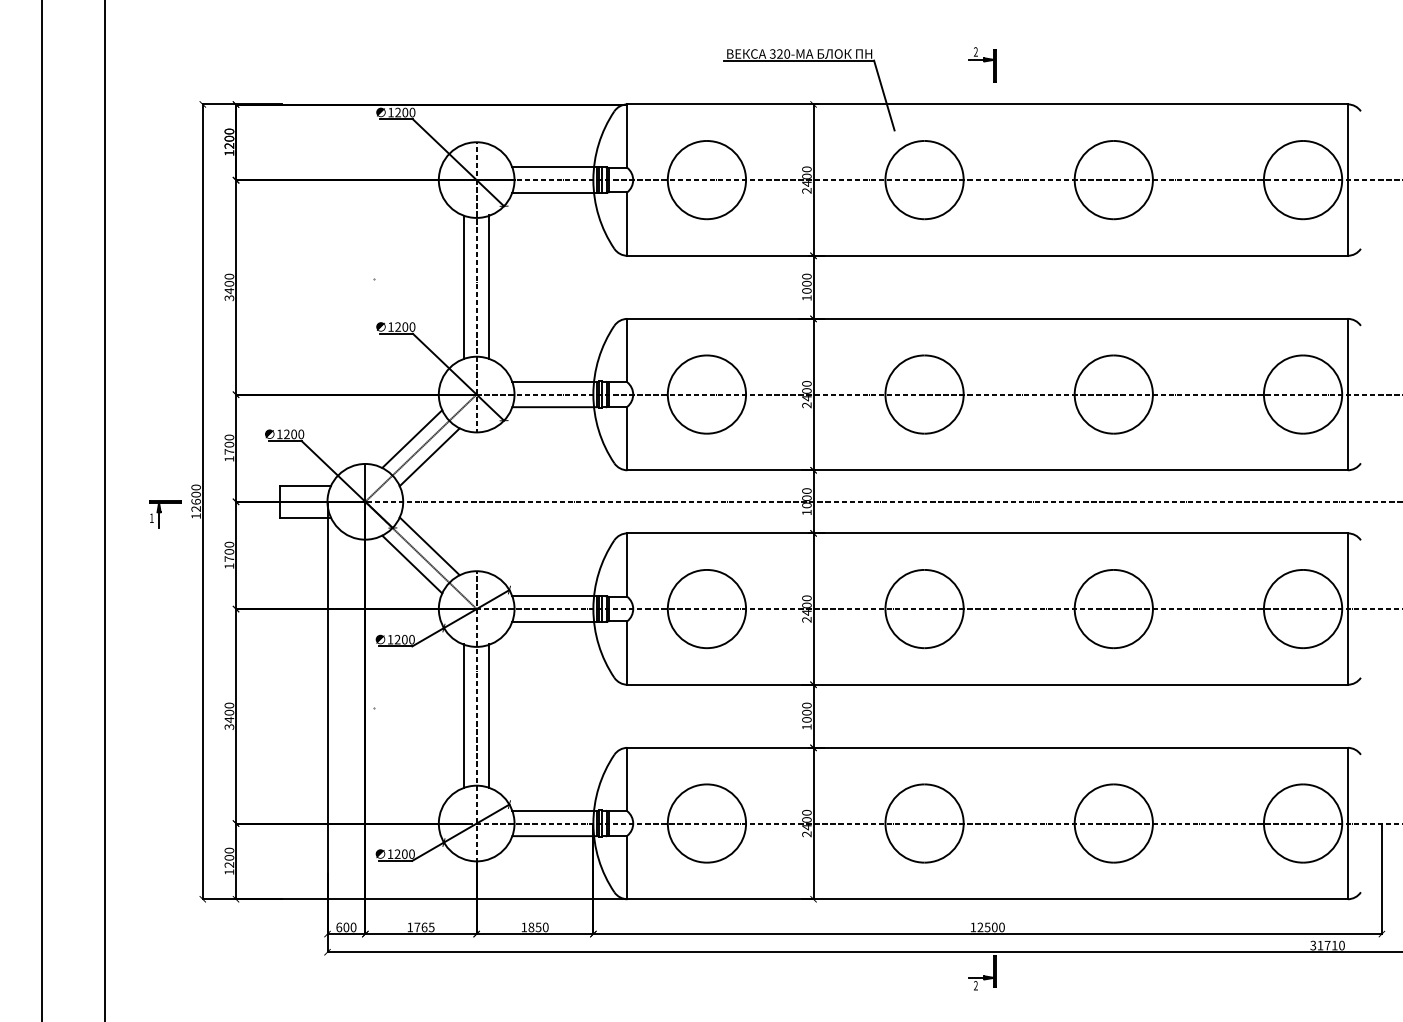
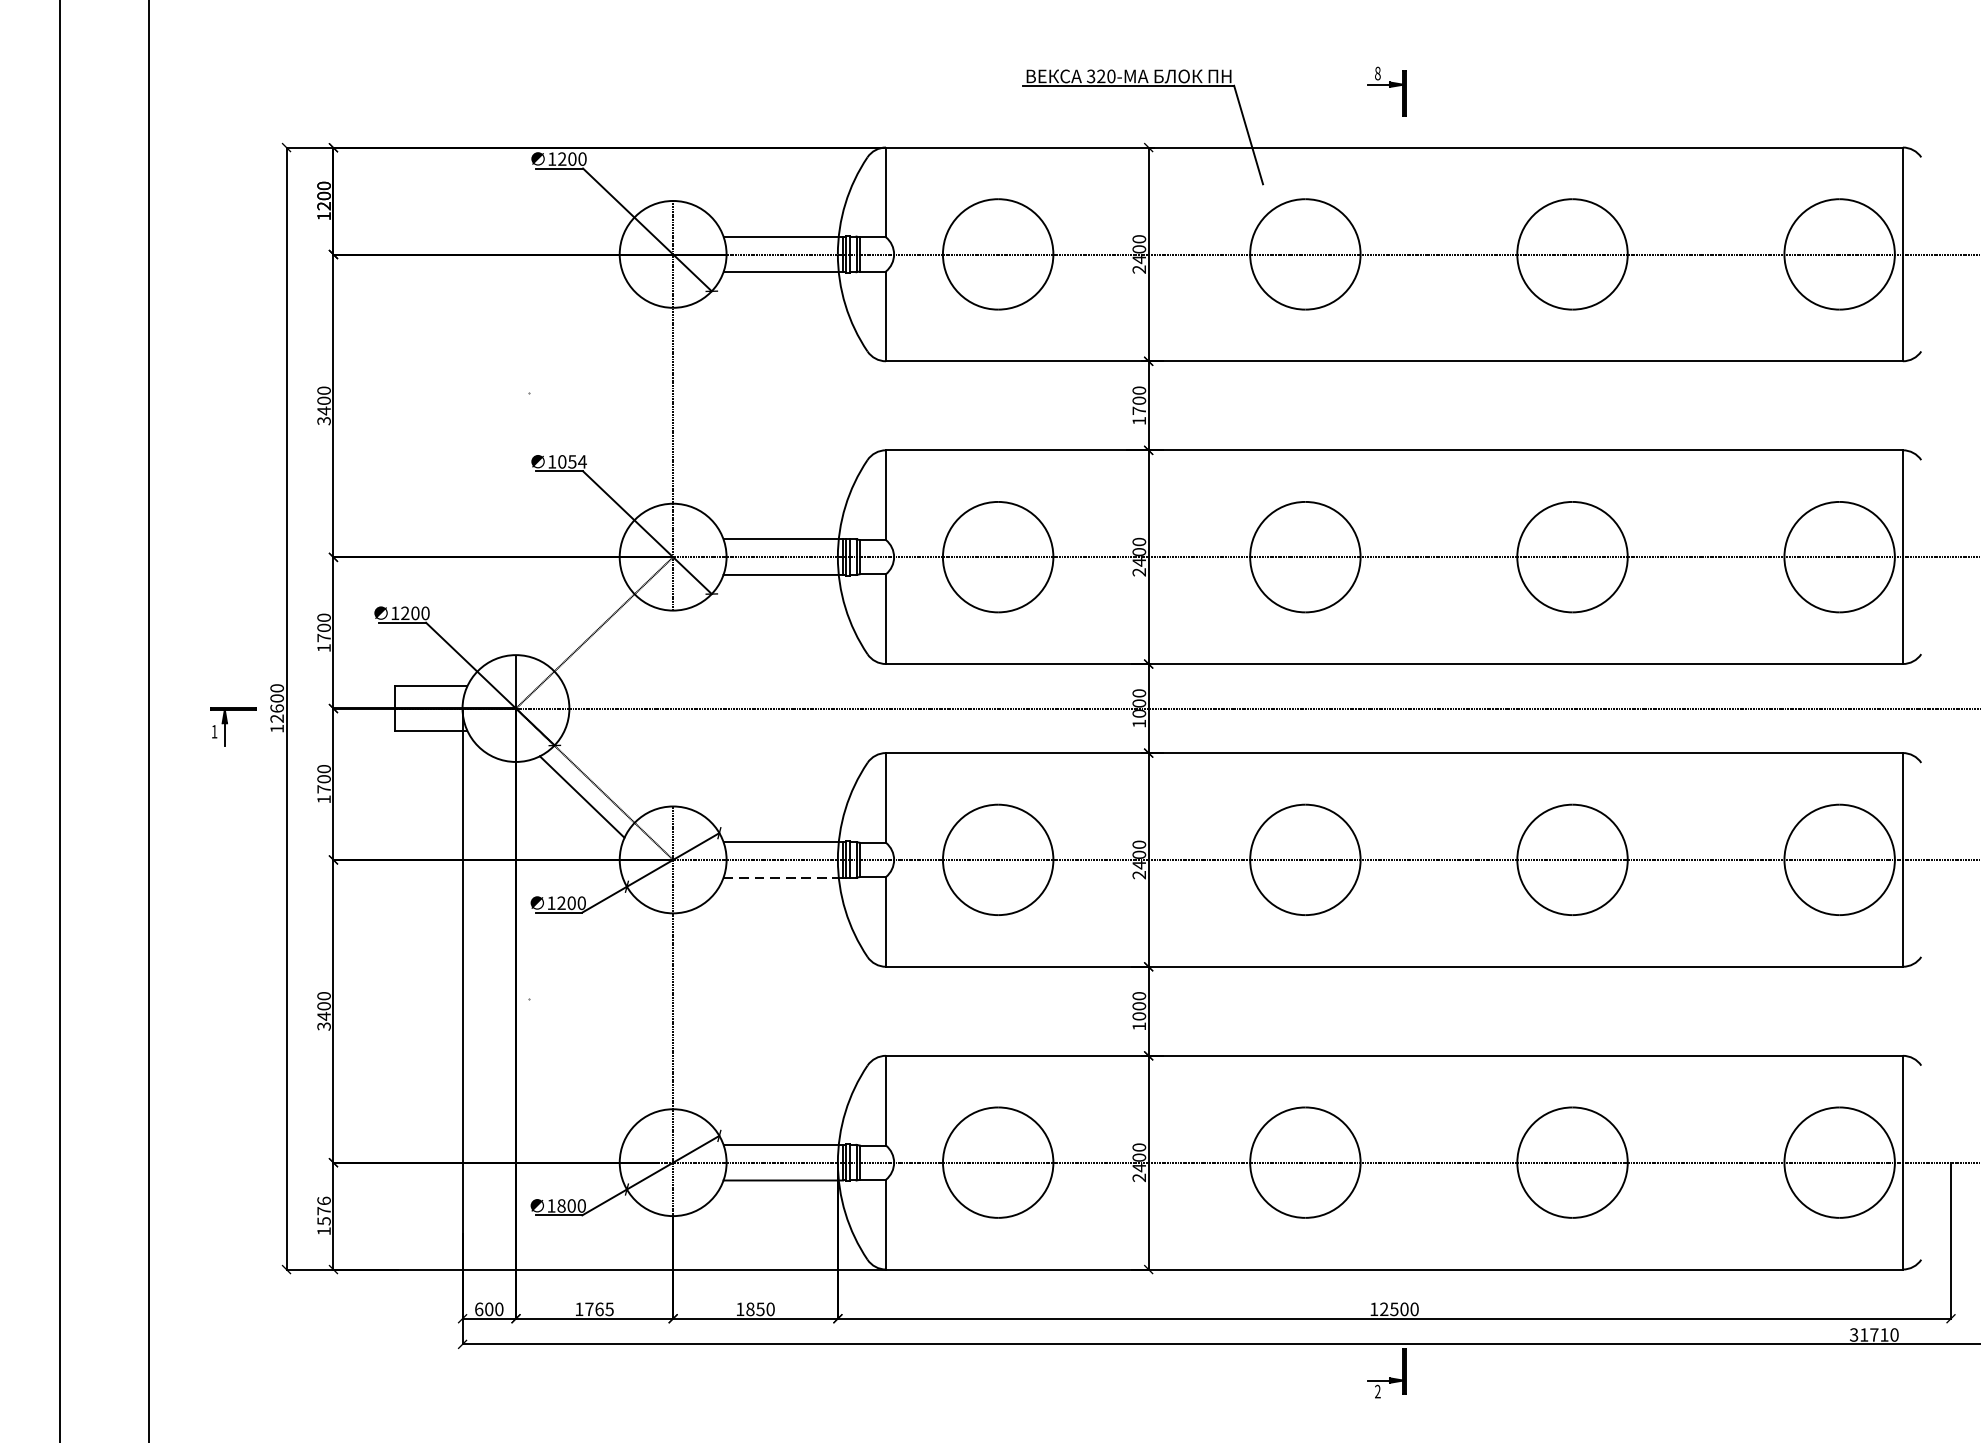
text: (975, 51) -> (1377, 72), 2 -> 8
line: (489, 286) -> (691, 404), removed
line: (464, 287) -> (655, 406), removed
text: (806, 290) -> (1138, 410), 1000 -> 1700
text: (405, 326) -> (572, 461), 1200 -> 1054
line: (412, 438) -> (582, 619), removed
line: (429, 457) -> (606, 645), removed
line: (429, 546) -> (606, 771), removed
line: (555, 621) -> (784, 877), solid -> dashed
line: (489, 715) -> (691, 1010), removed
line: (464, 716) -> (655, 1011), removed
text: (397, 854) -> (561, 1206), 1200 -> 1800
text: (229, 857) -> (324, 1210), 1200 -> 1576

